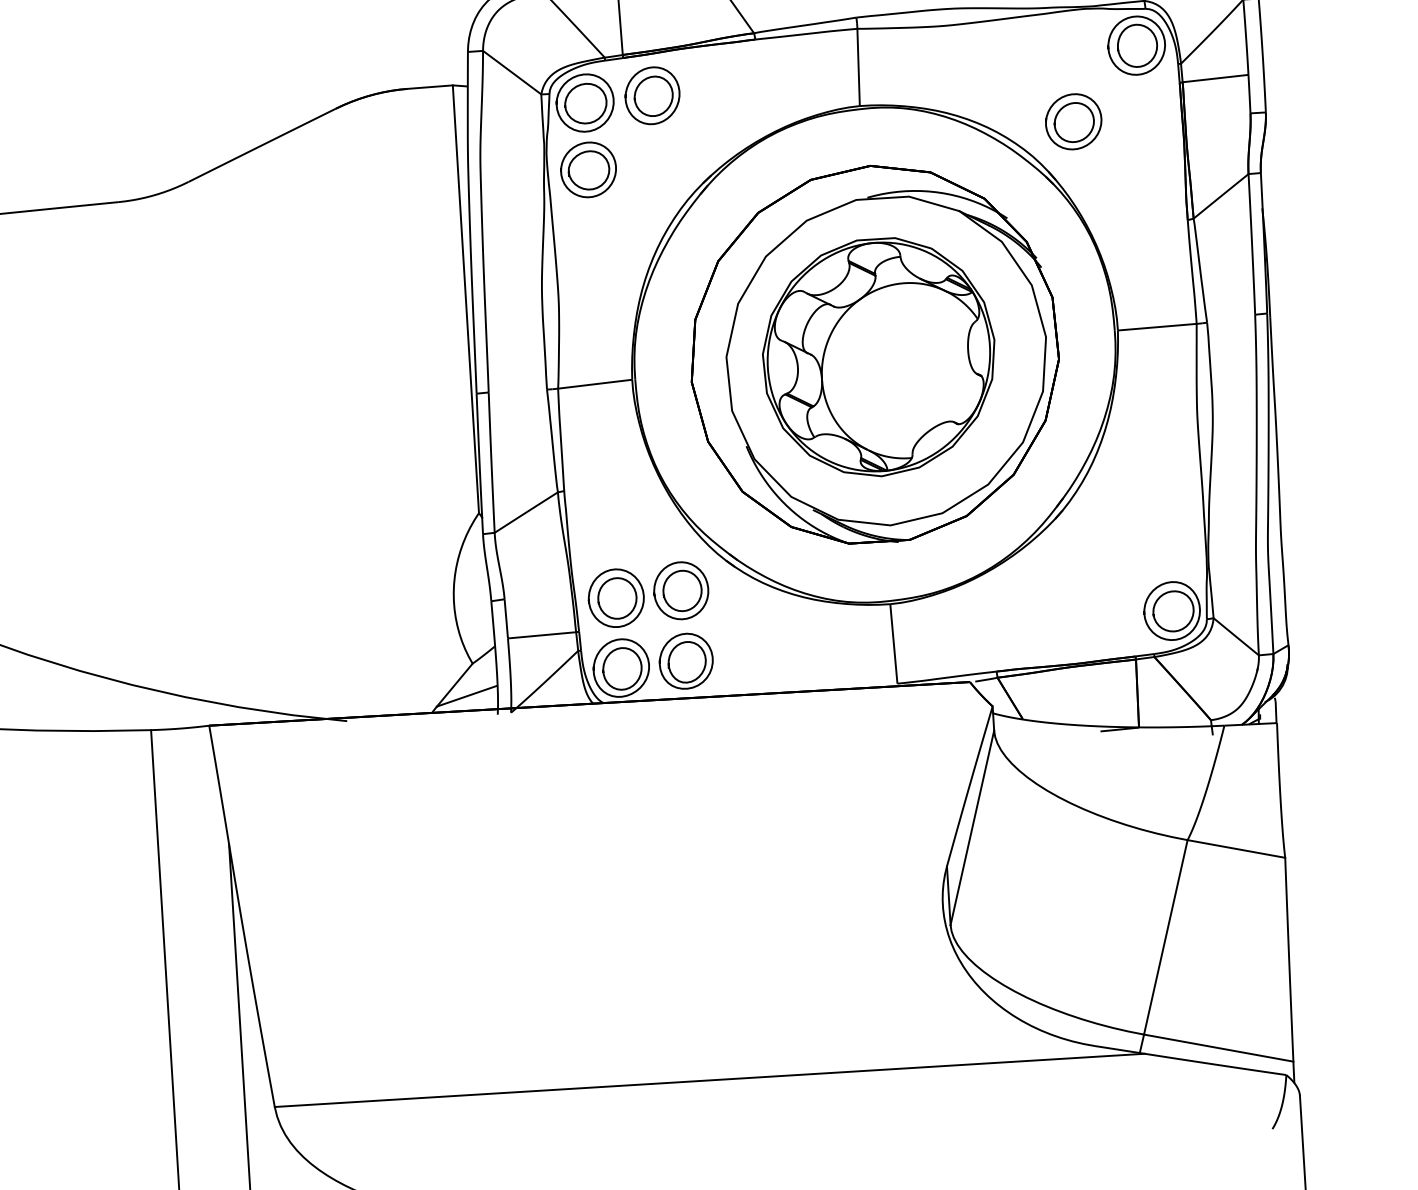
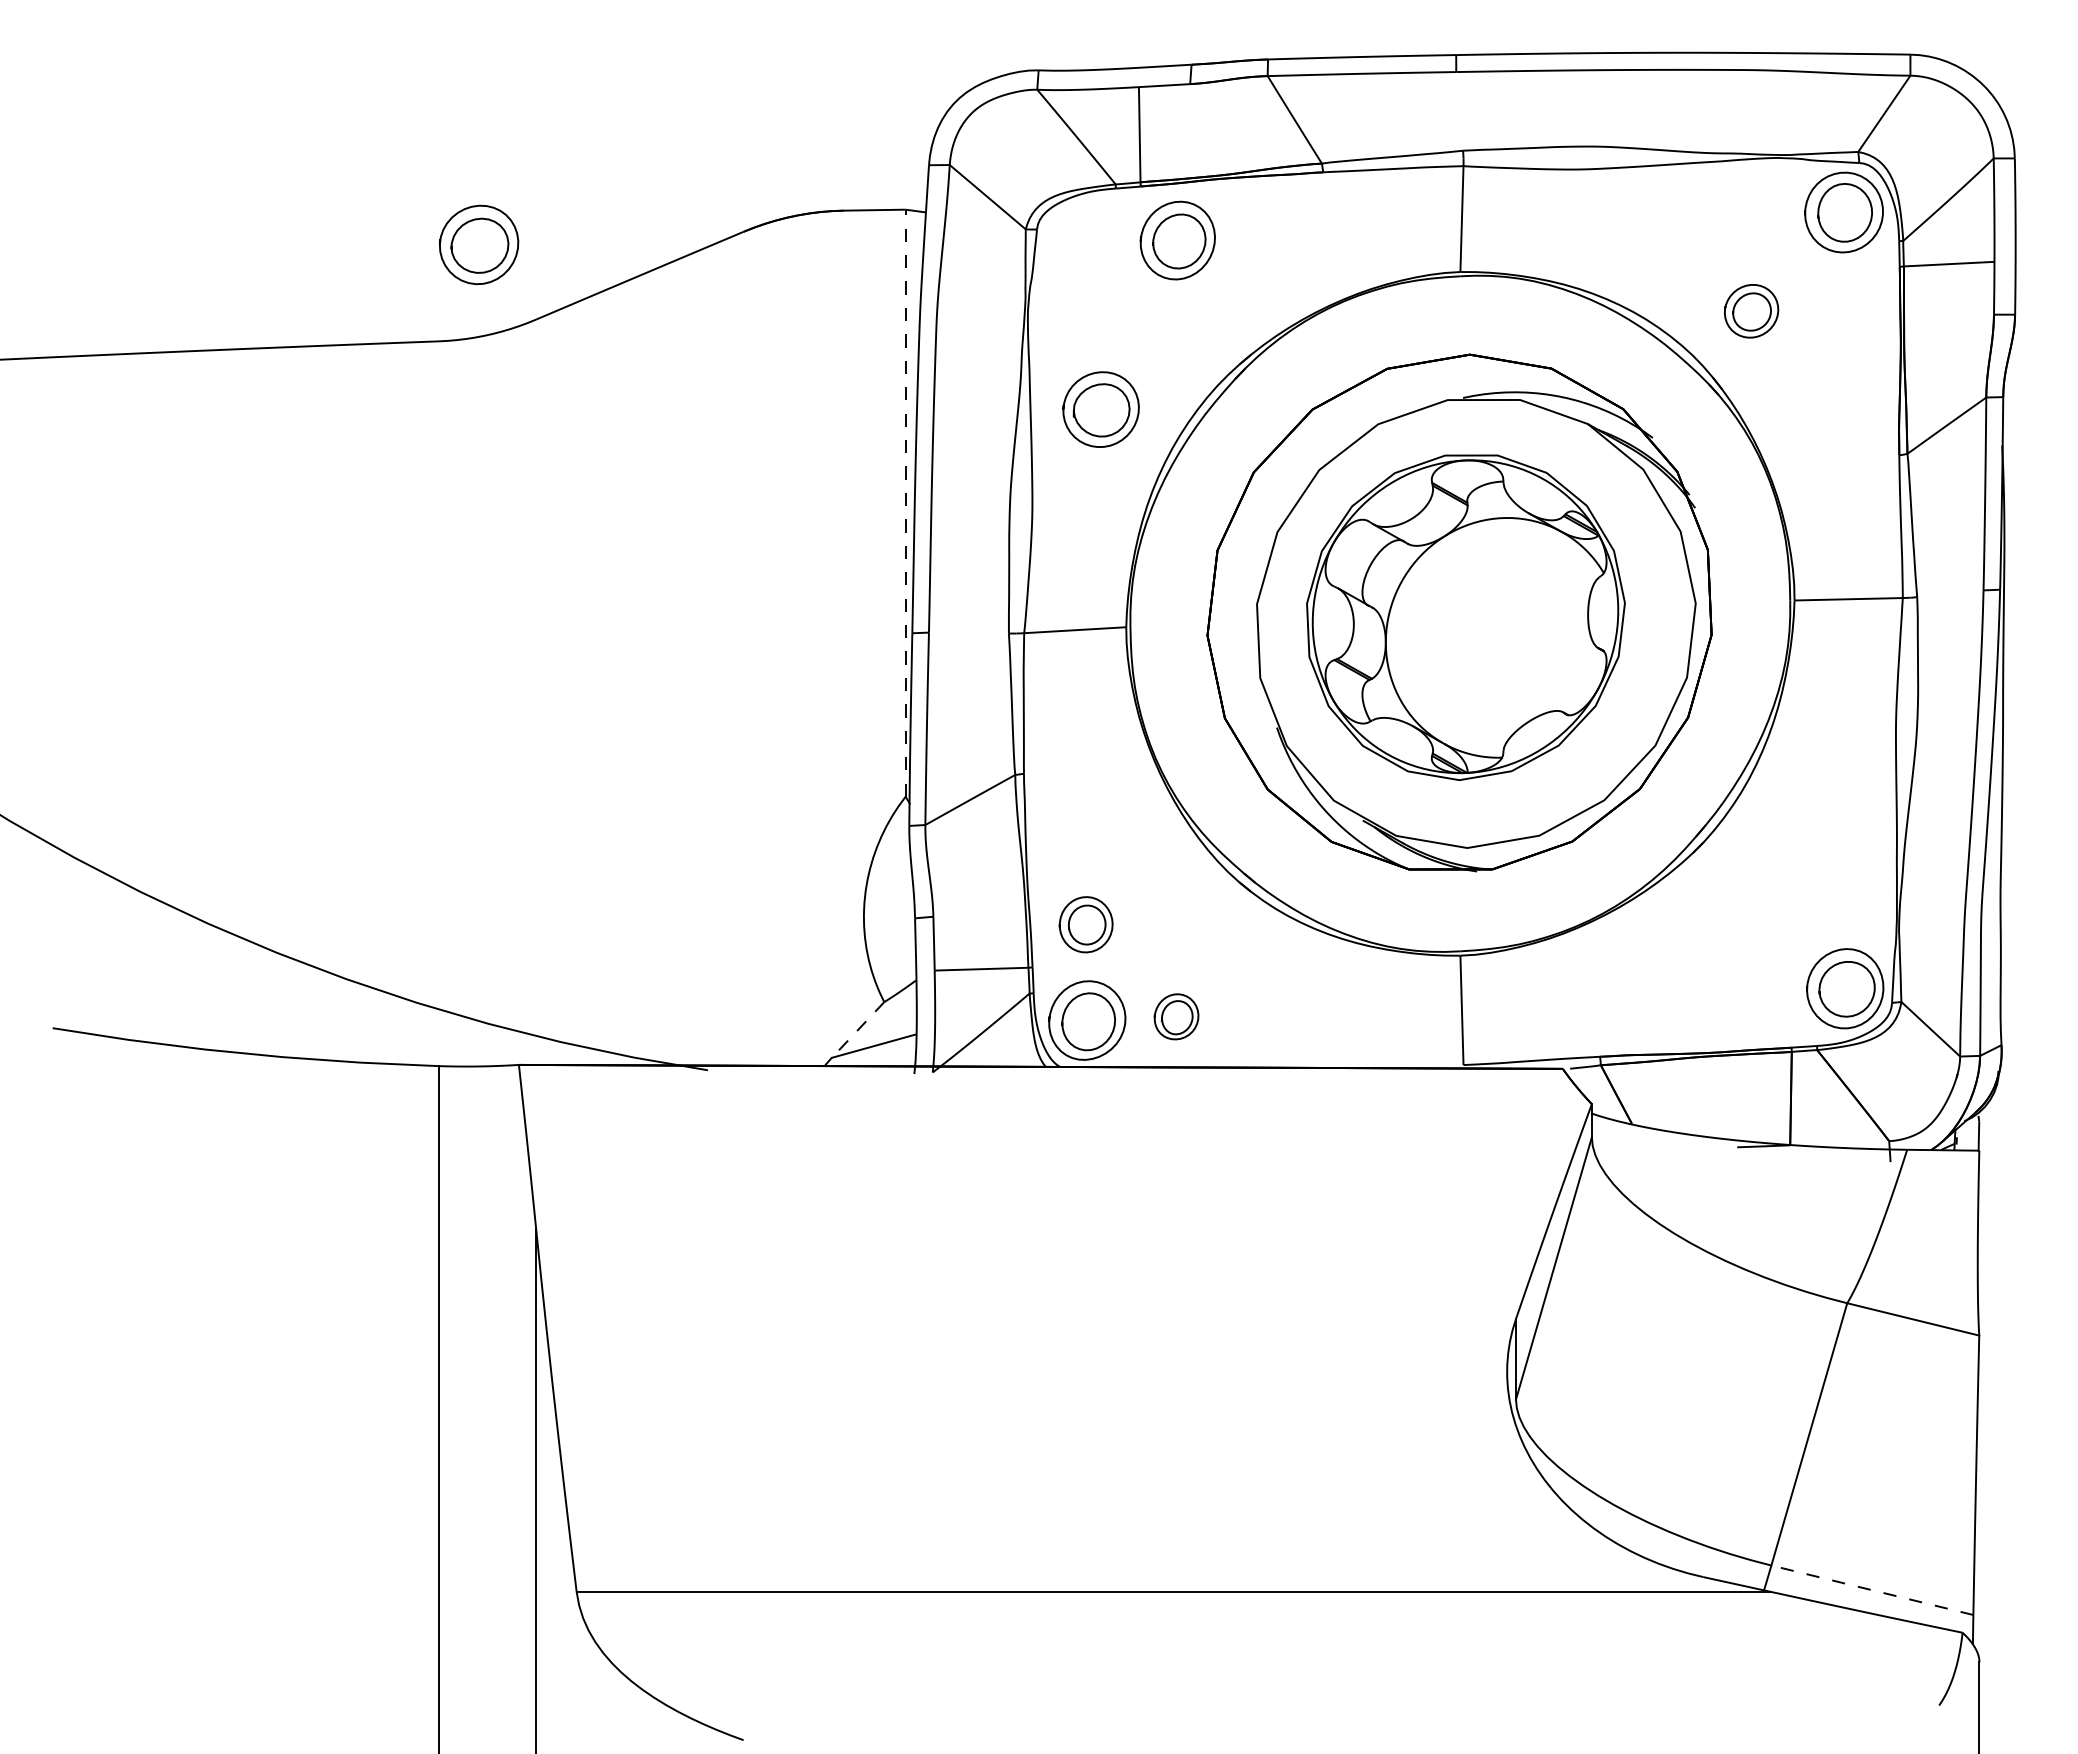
part: (585, 102) -> (479, 244), moved
part: (1073, 121) -> (1751, 310), size x0.7
part: (588, 169) -> (1100, 409), moved
line: (465, 299) -> (905, 503), solid -> dashed
part: (681, 590) -> (1175, 919), removed
part: (615, 598) -> (1085, 924), size x0.7
part: (686, 661) -> (1176, 1016), size x0.6
line: (454, 685) -> (857, 1030), solid -> dashed
line: (1218, 1048) -> (1872, 1590), solid -> dashed

